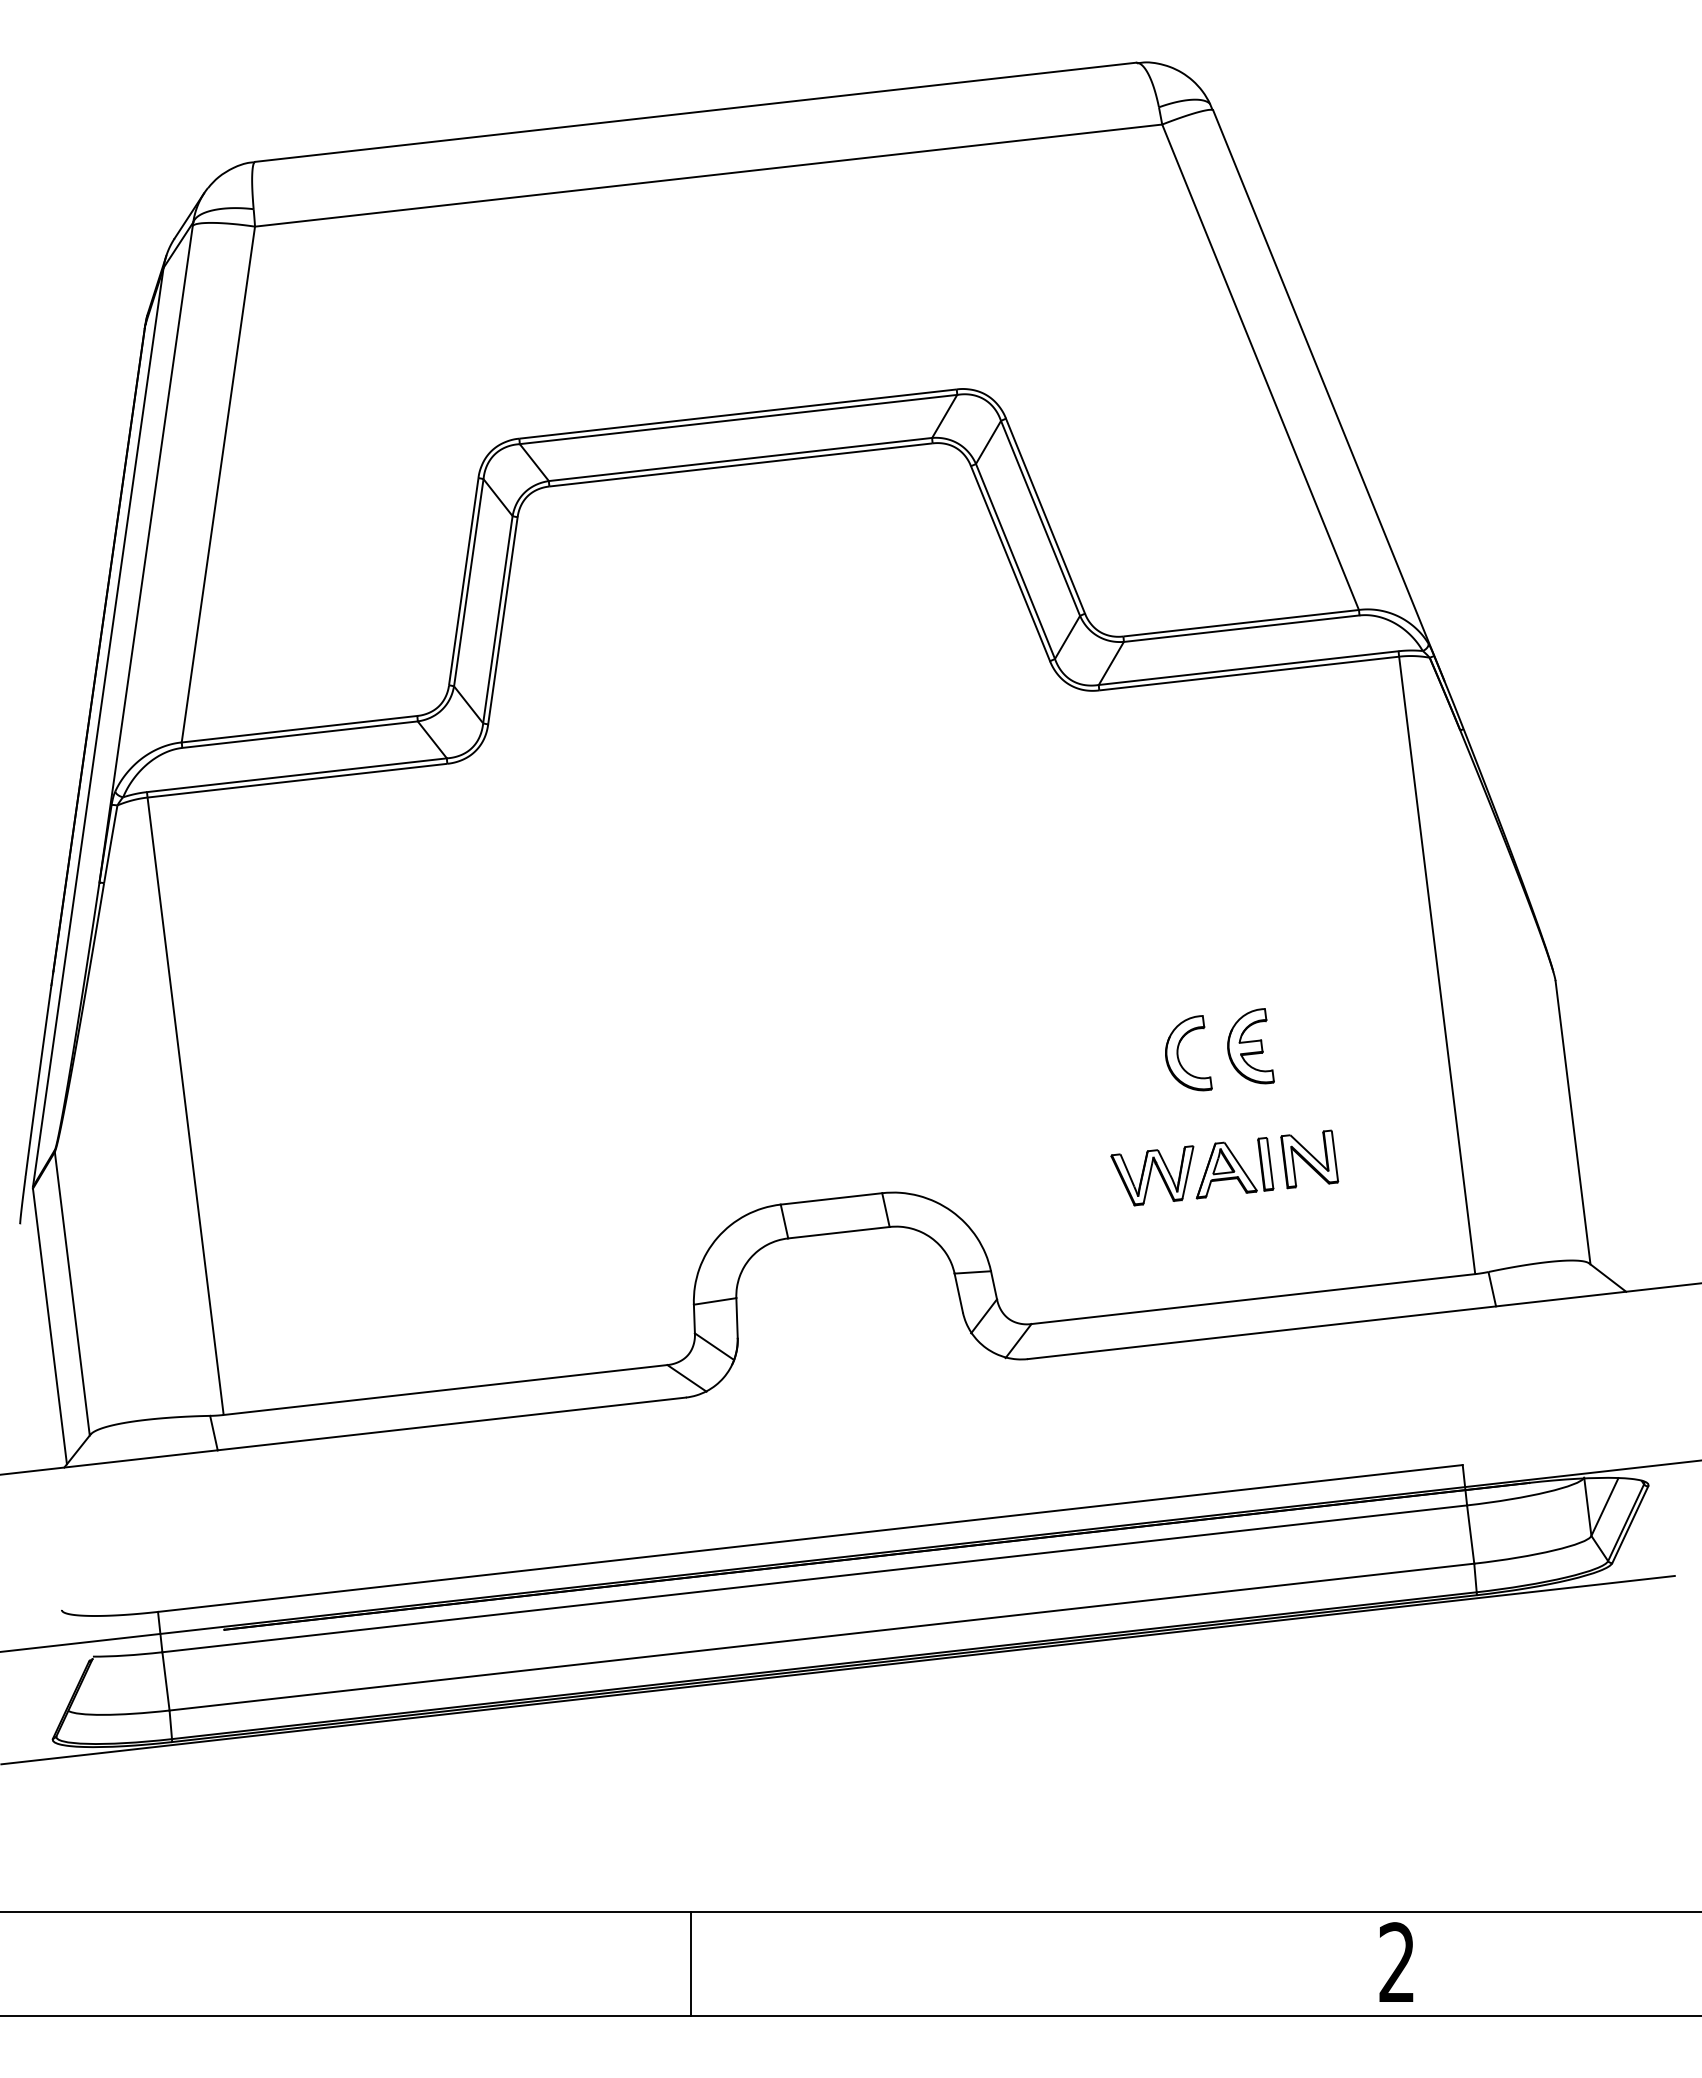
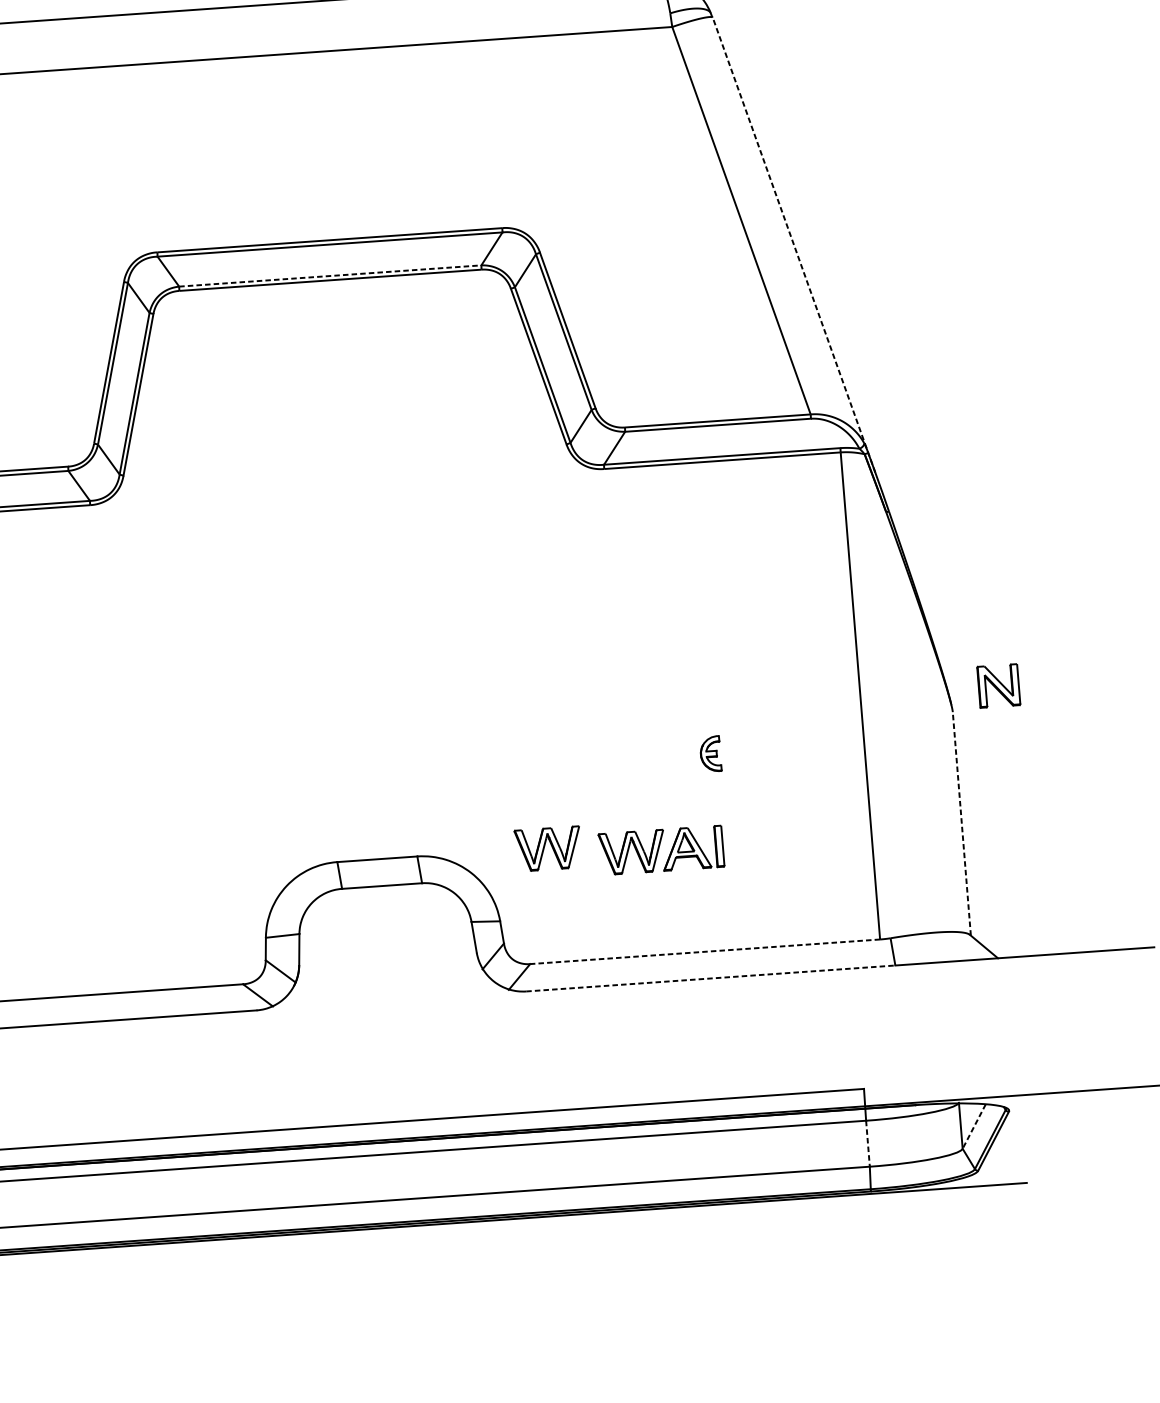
line: (1328, 395) -> (793, 245), solid -> dashed
line: (740, 459) -> (330, 275), solid -> dashed
part: (1250, 1046) -> (711, 753), size x0.6
part: (1178, 1053) -> (654, 756), removed
line: (1573, 1122) -> (962, 823), solid -> dashed
part: (1309, 1159) -> (998, 686), moved
part: (1045, 1175) -> (546, 847), added
line: (1252, 1299) -> (704, 952), solid -> dashed
line: (1261, 1332) -> (710, 978), solid -> dashed
line: (1604, 1507) -> (973, 1126), solid -> dashed
line: (1470, 1535) -> (867, 1144), solid -> dashed

